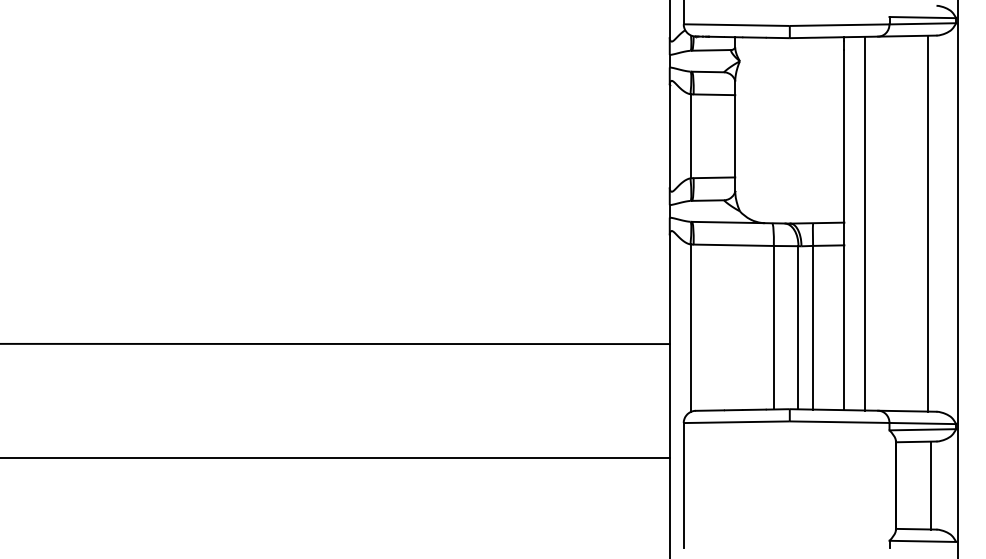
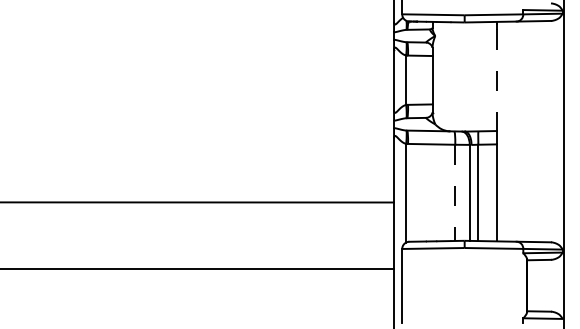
line: (843, 136) -> (496, 80), solid -> dashed
line: (865, 223) -> (509, 131), removed
line: (927, 223) -> (545, 131), removed
line: (774, 328) -> (455, 193), solid -> dashed
line: (930, 485) -> (547, 285), removed

